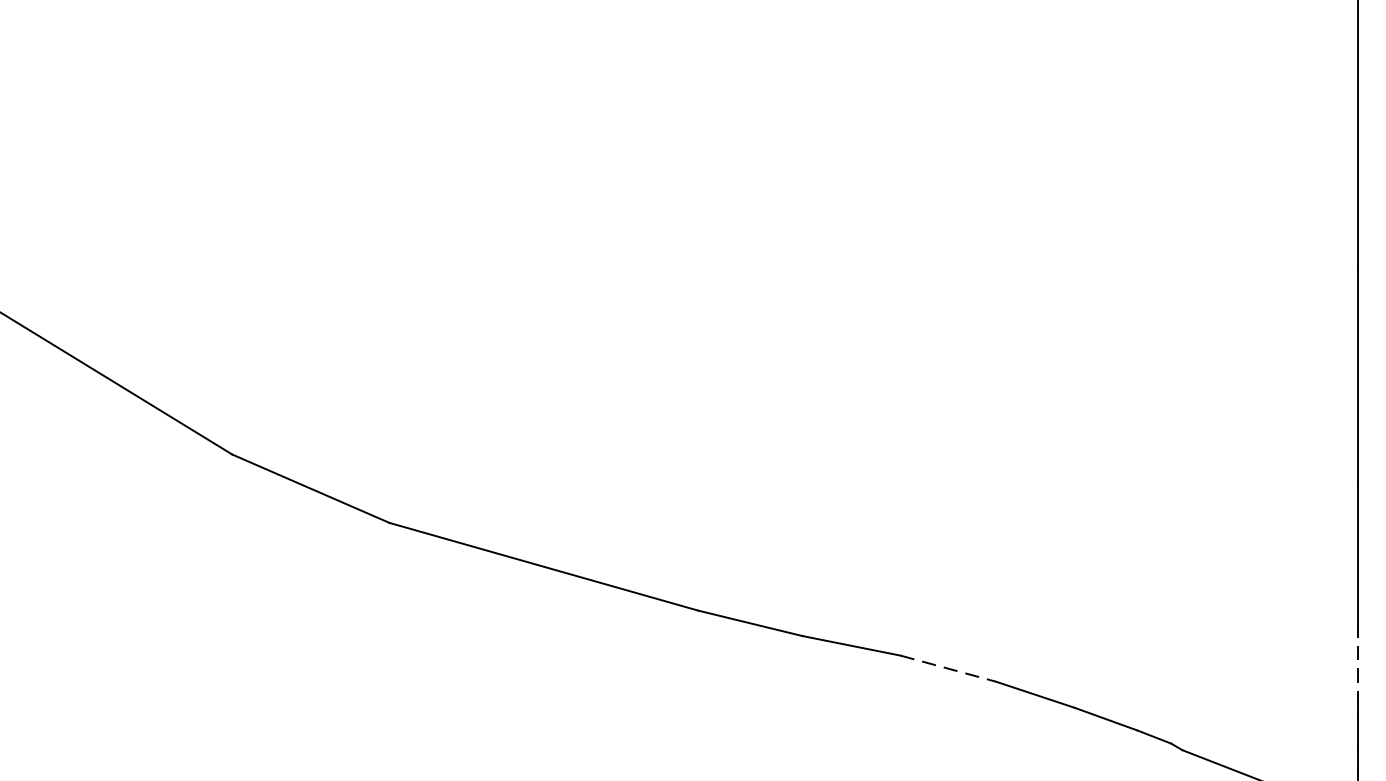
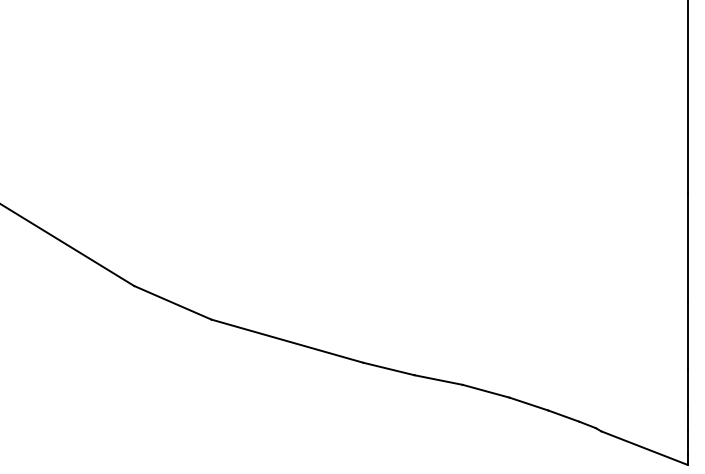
line: (1357, 663) -> (687, 388), dashed -> solid
line: (948, 669) -> (486, 391), dashed -> solid

